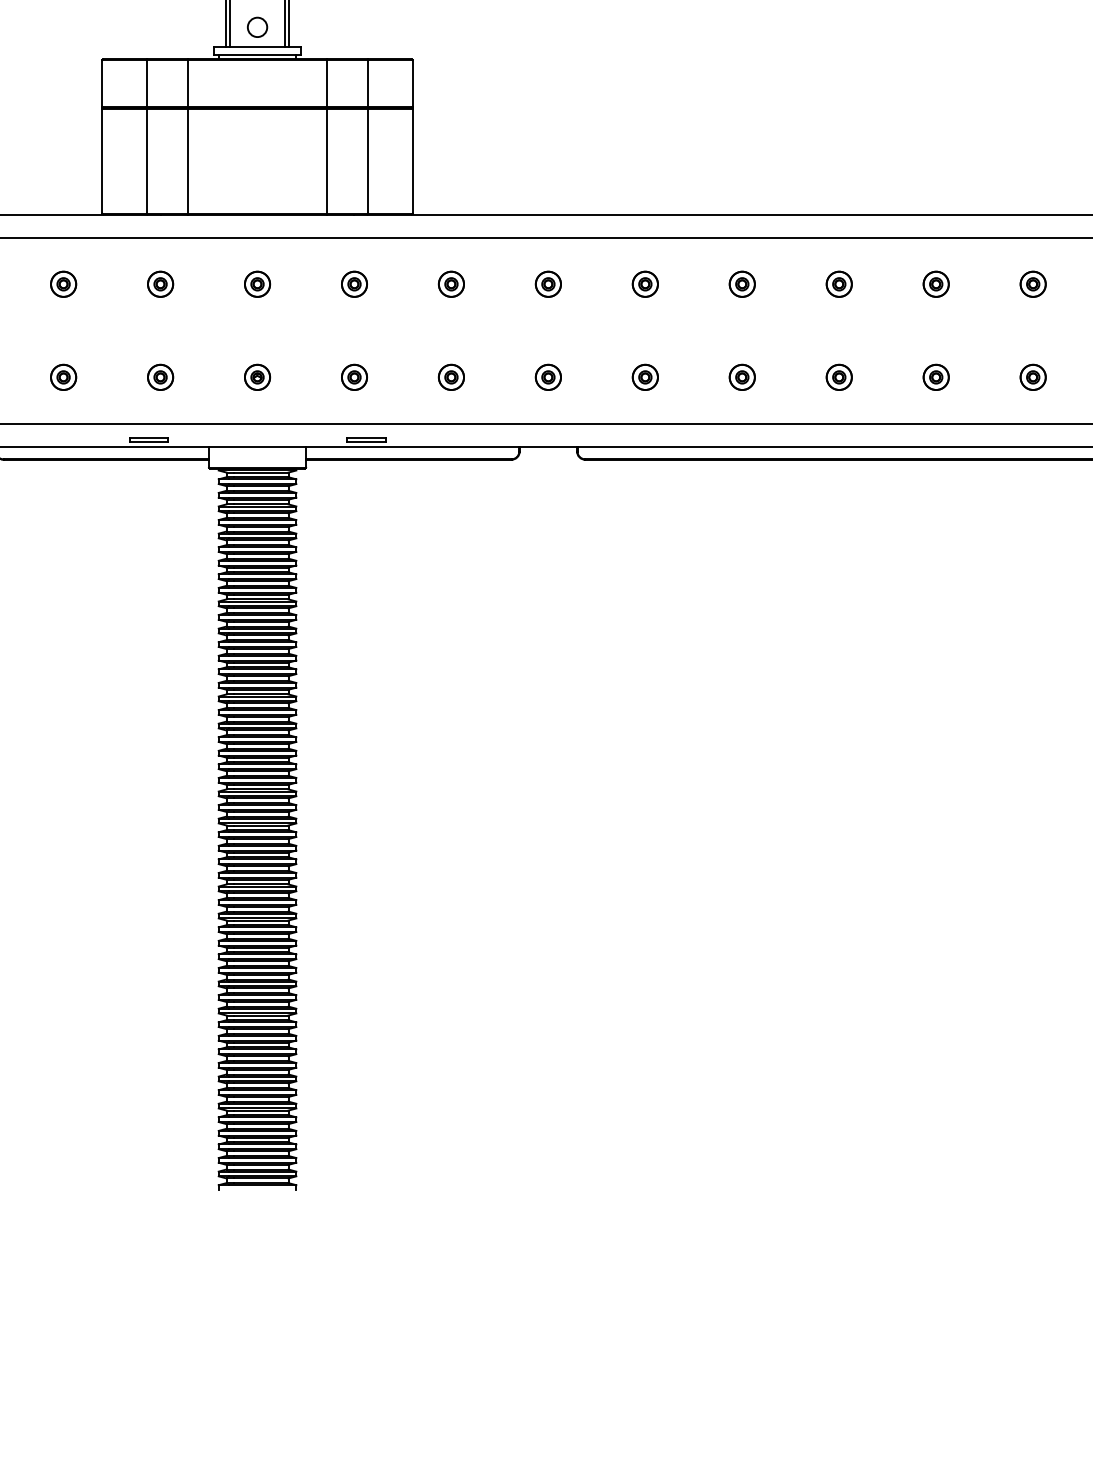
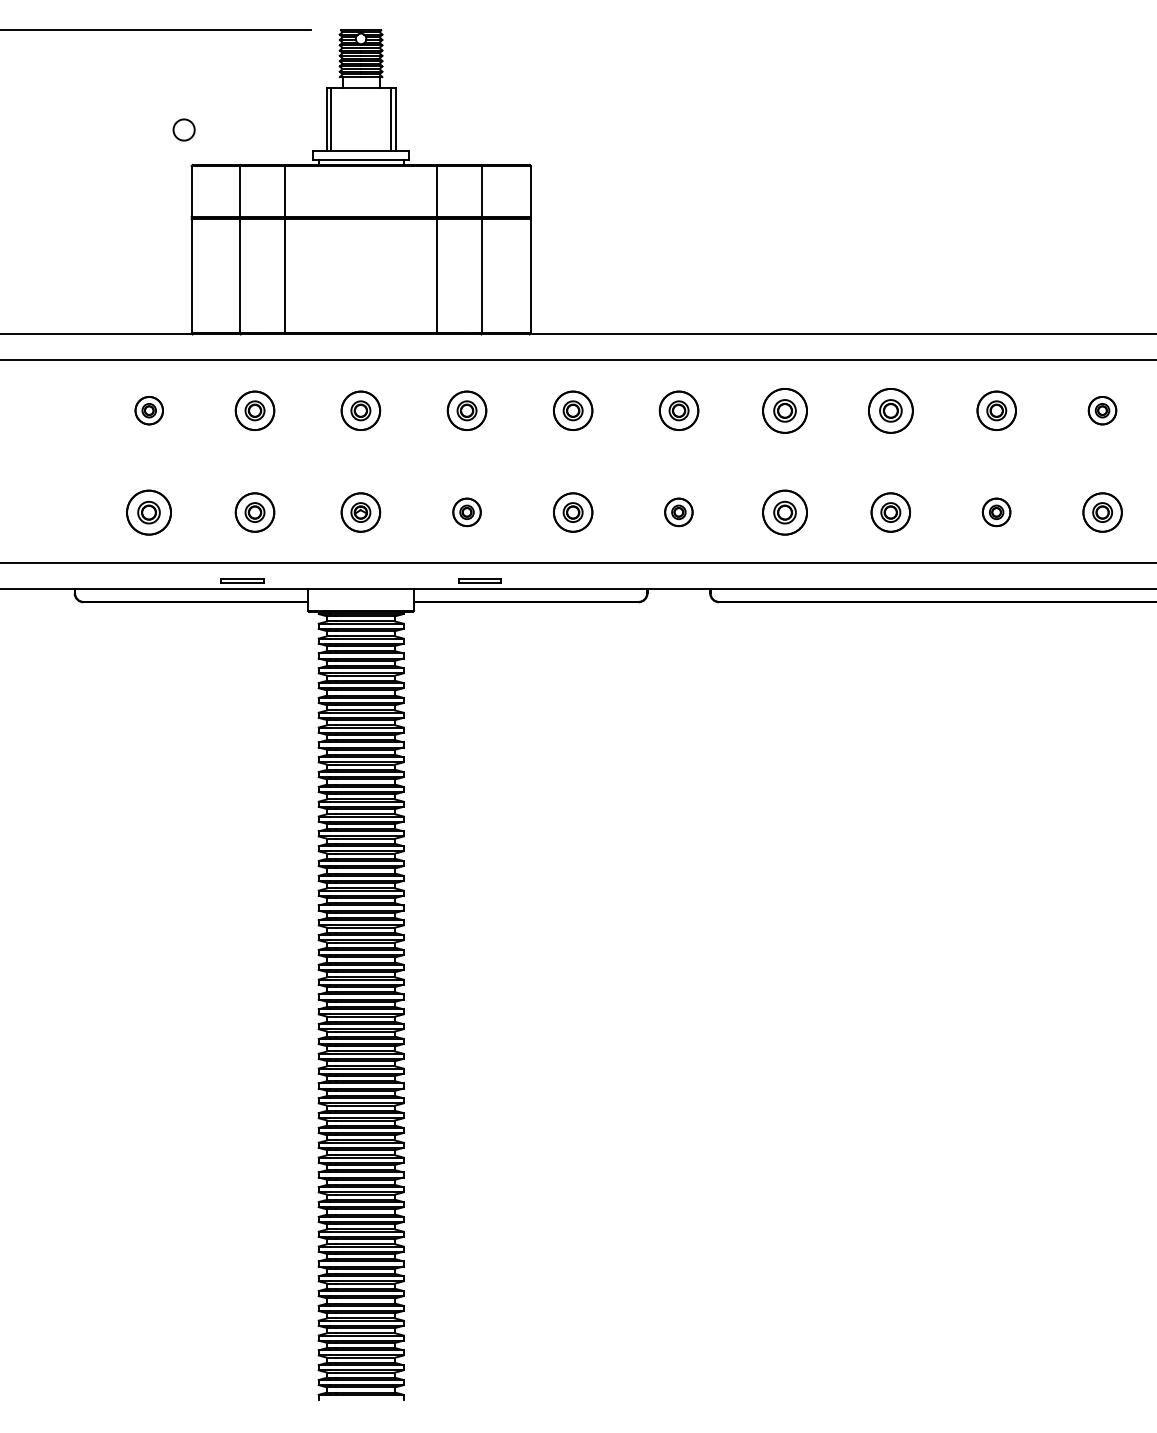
circle: (257, 26) -> (184, 129), moved
part: (160, 283) -> (255, 409), size x1.4
part: (257, 283) -> (361, 409), size x1.4
part: (354, 283) -> (467, 409), size x1.4
part: (450, 283) -> (571, 409), size x1.4
part: (547, 283) -> (677, 409), size x1.4
part: (644, 283) -> (783, 409), size x1.6
part: (741, 283) -> (889, 409), size x1.6
part: (838, 283) -> (995, 409), size x1.4
part: (63, 376) -> (149, 511), size x1.6
part: (160, 376) -> (255, 511), size x1.4
part: (257, 376) -> (361, 511), size x1.4
part: (450, 376) -> (571, 511), size x1.4
part: (644, 376) -> (783, 511), size x1.6
part: (741, 376) -> (889, 511), size x1.4
part: (935, 376) -> (1101, 511), size x1.4

